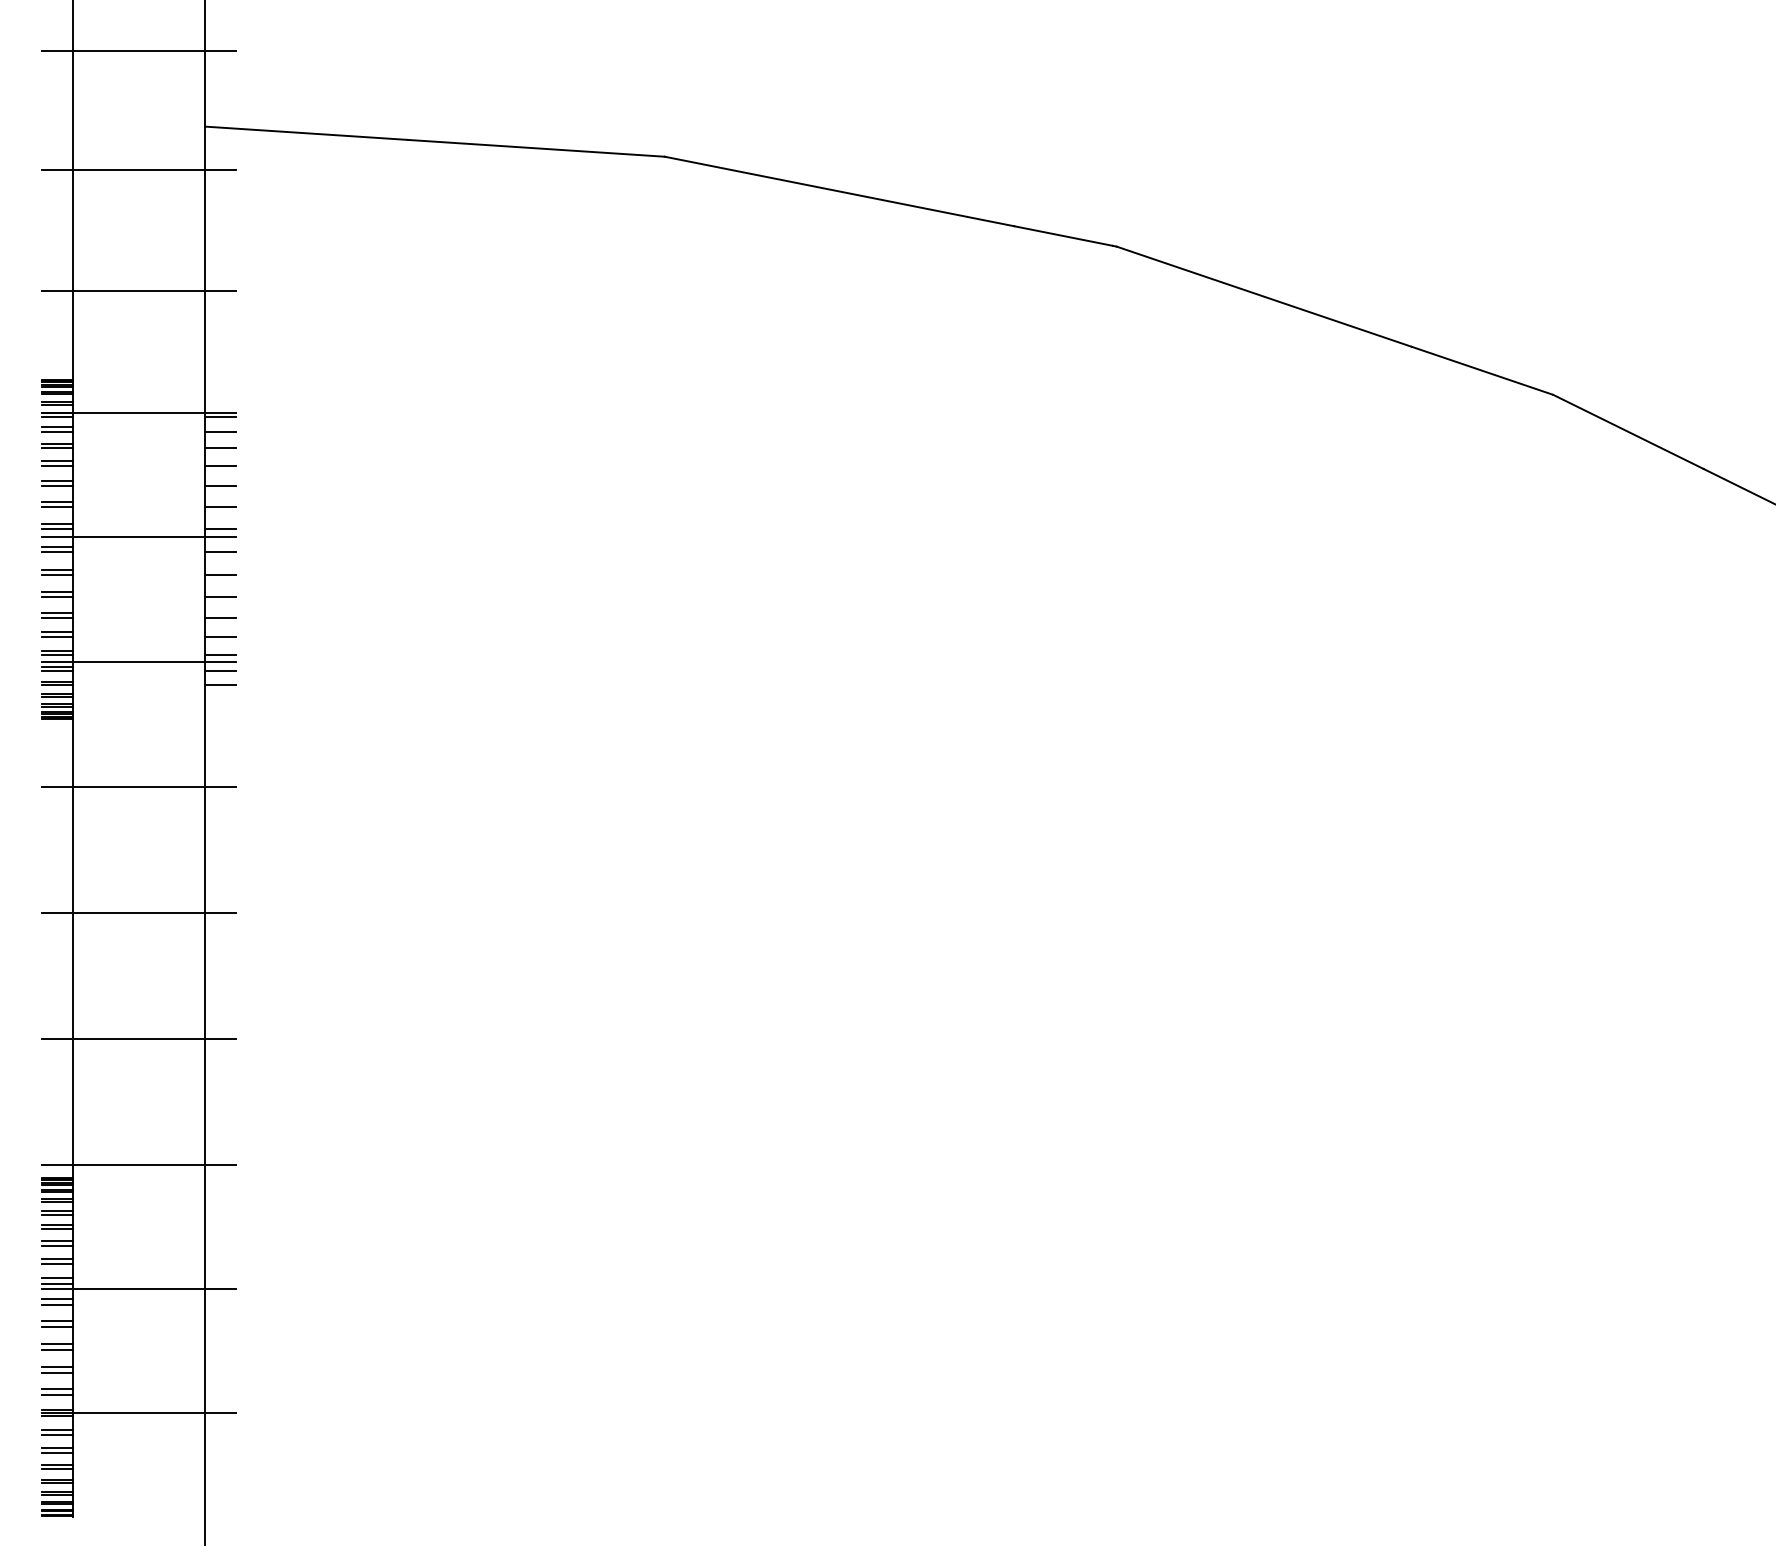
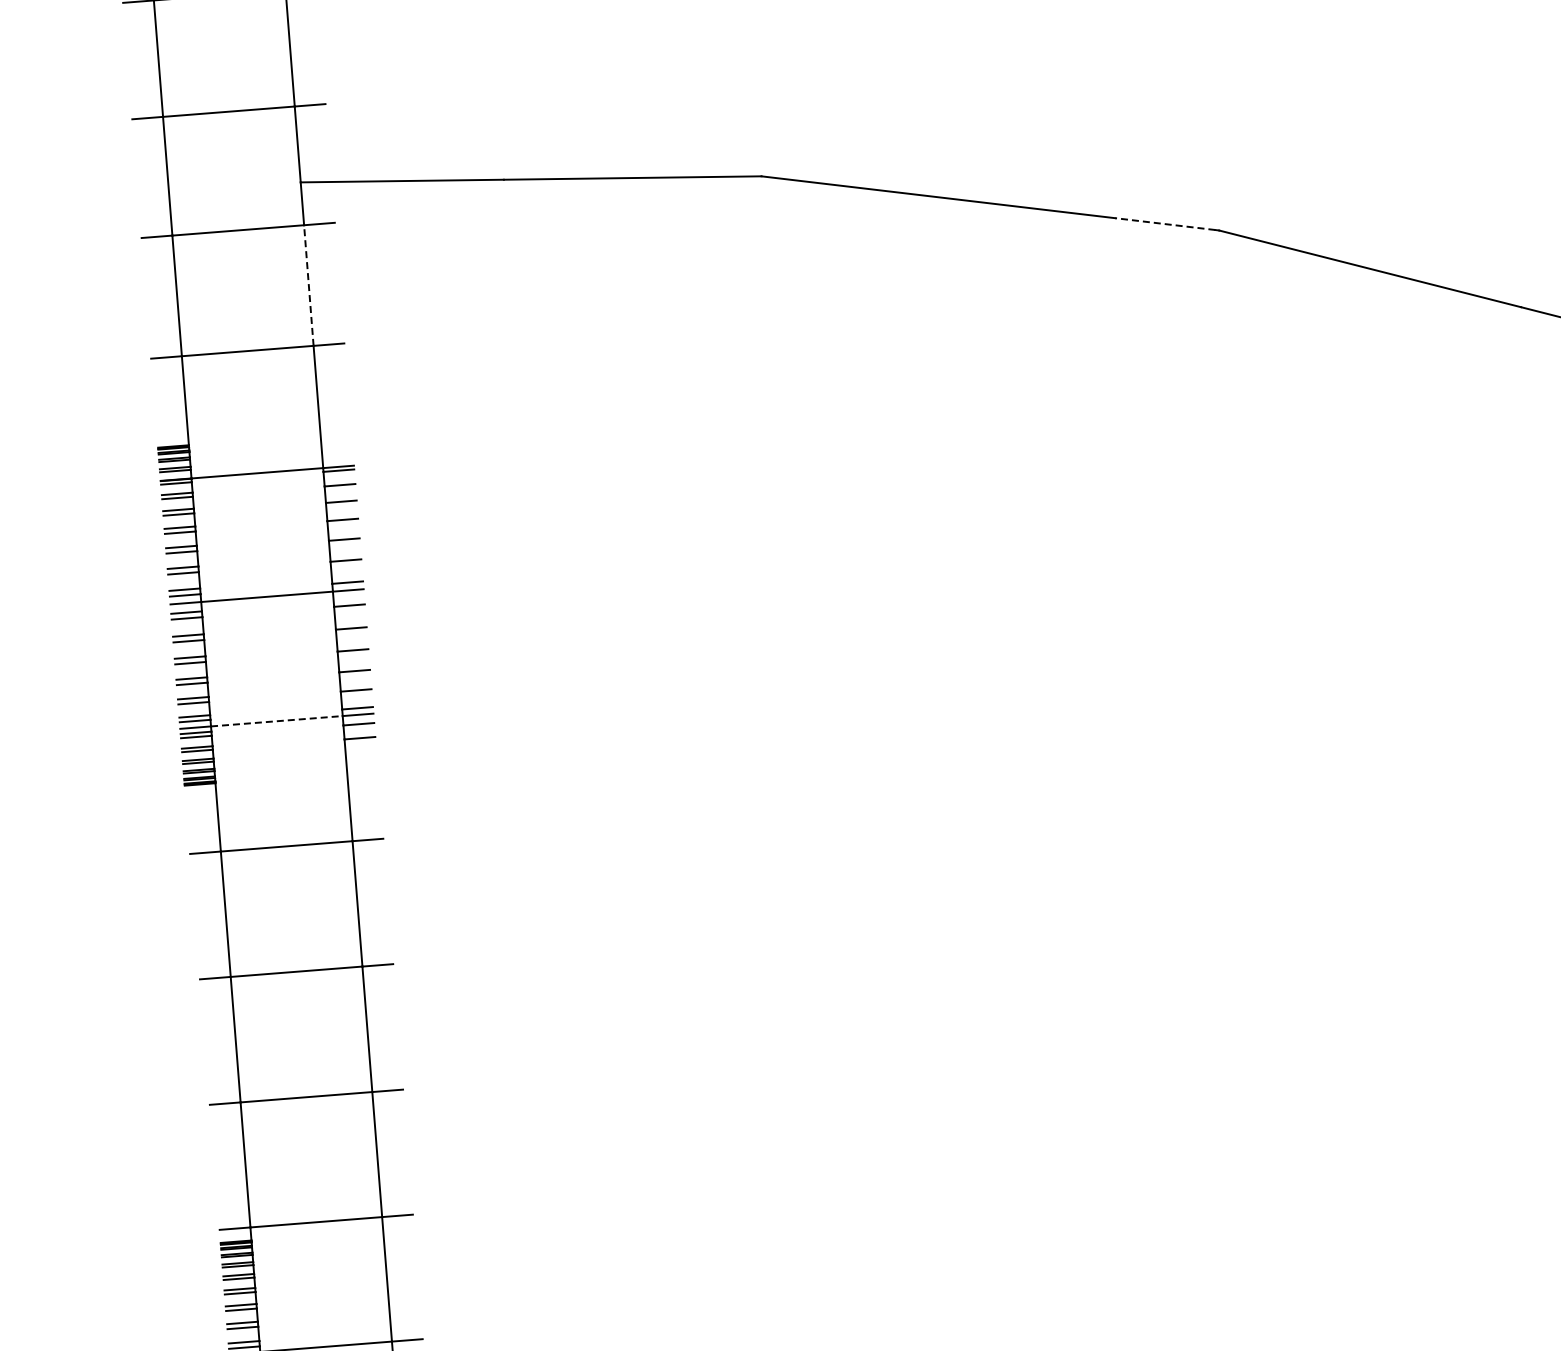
line: (204, 230) -> (308, 285), solid -> dashed
line: (1063, 235) -> (1165, 223), solid -> dashed
line: (139, 661) -> (277, 720), solid -> dashed

